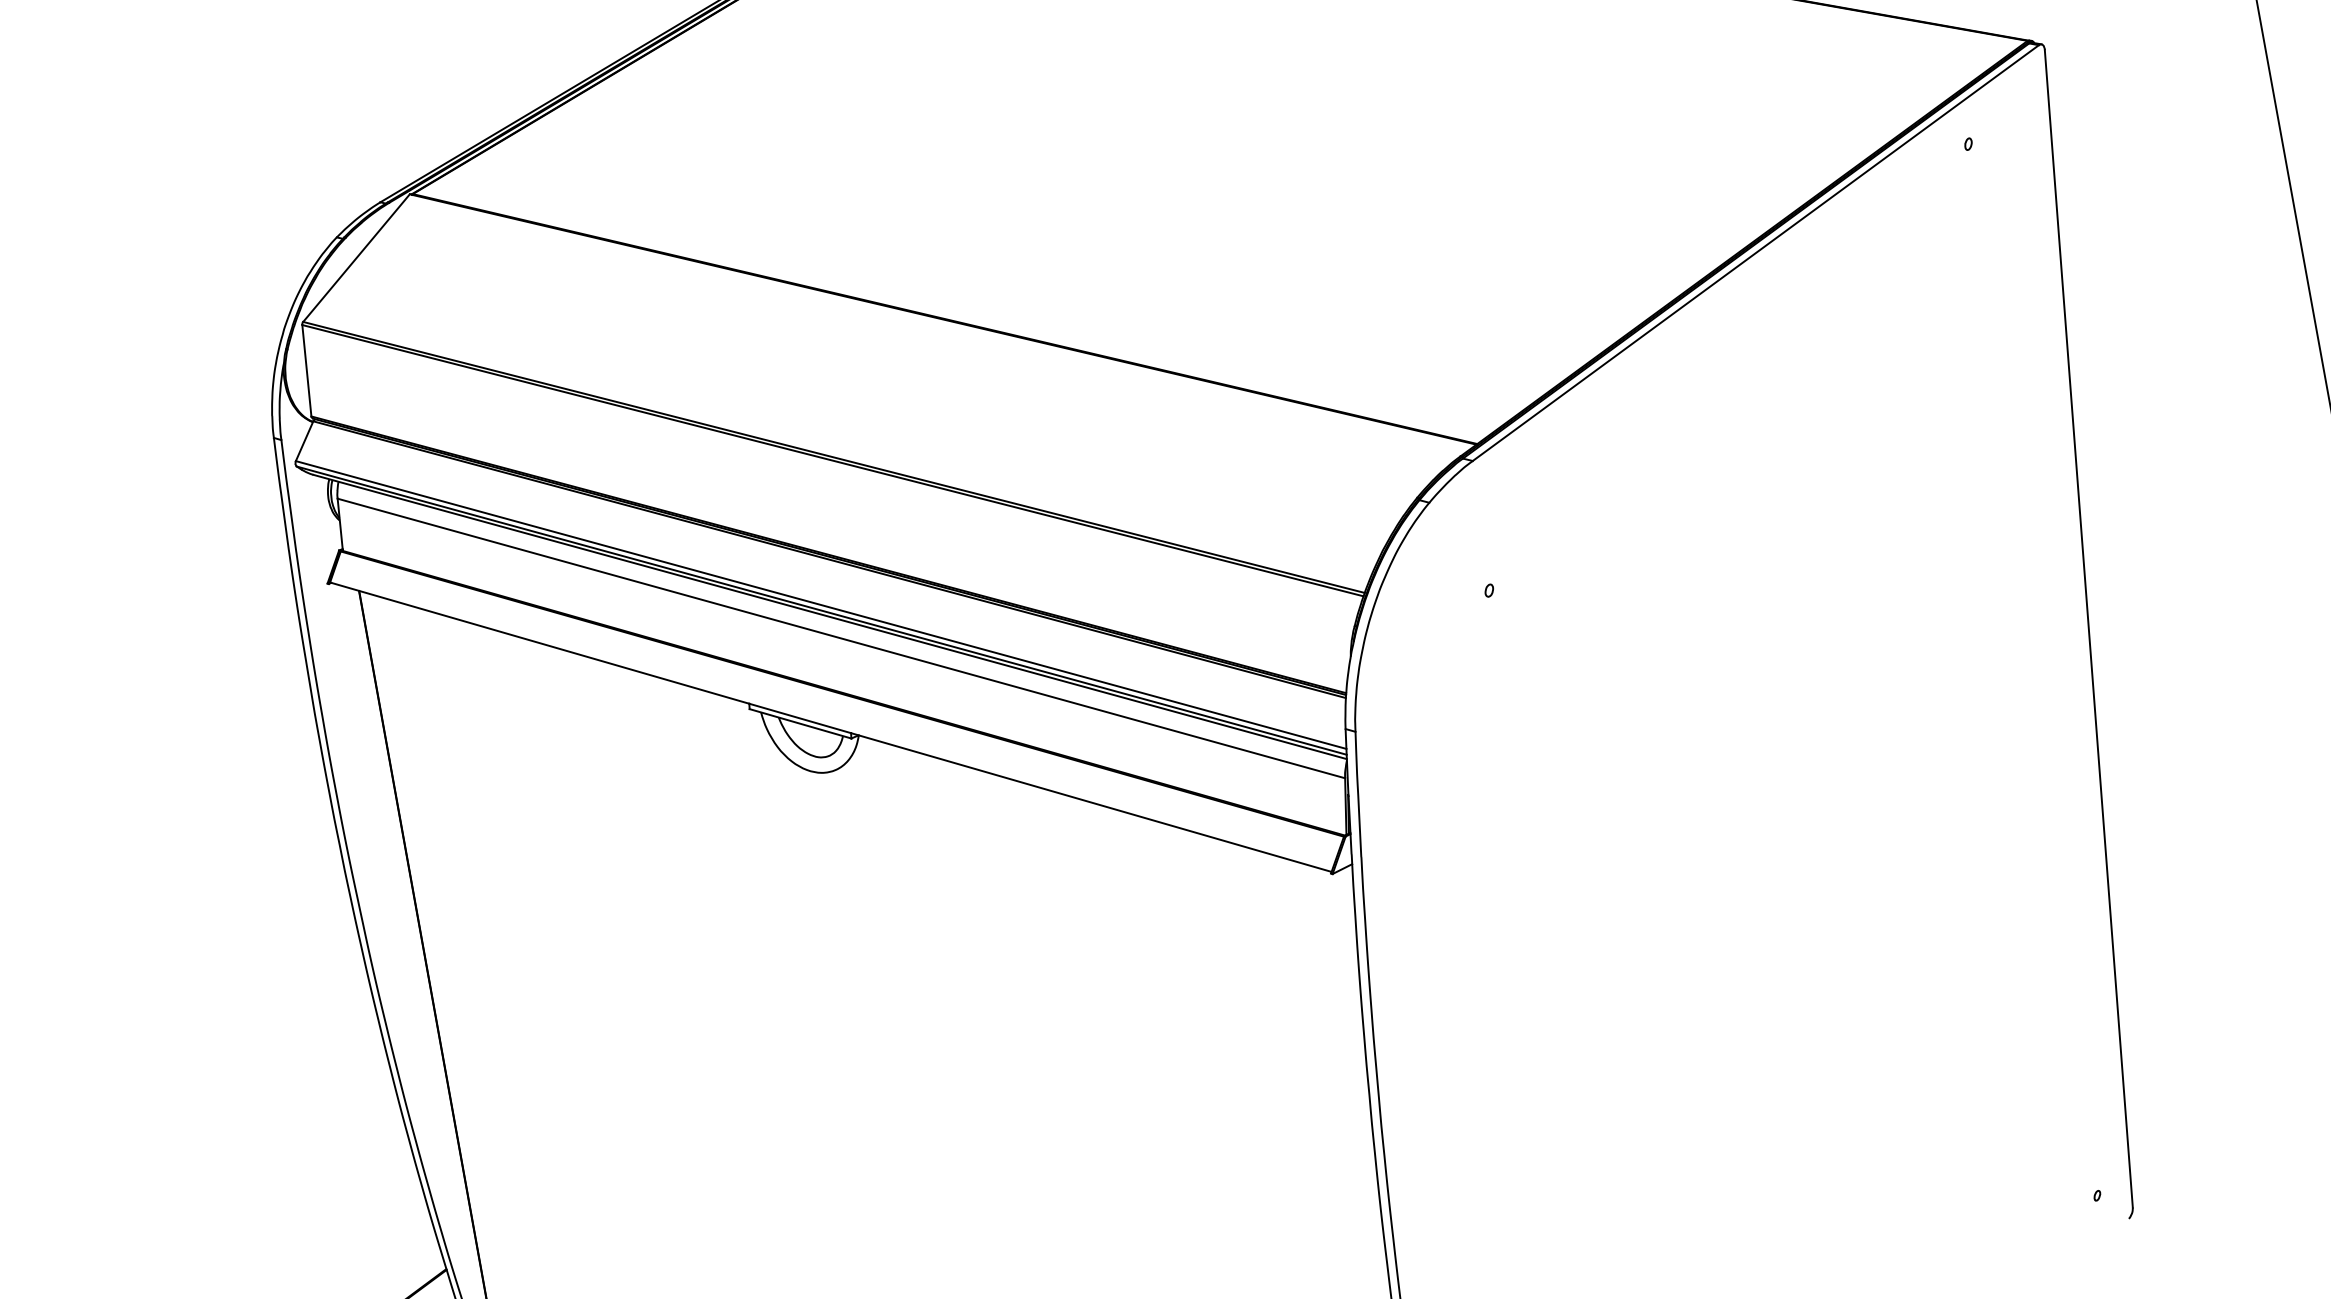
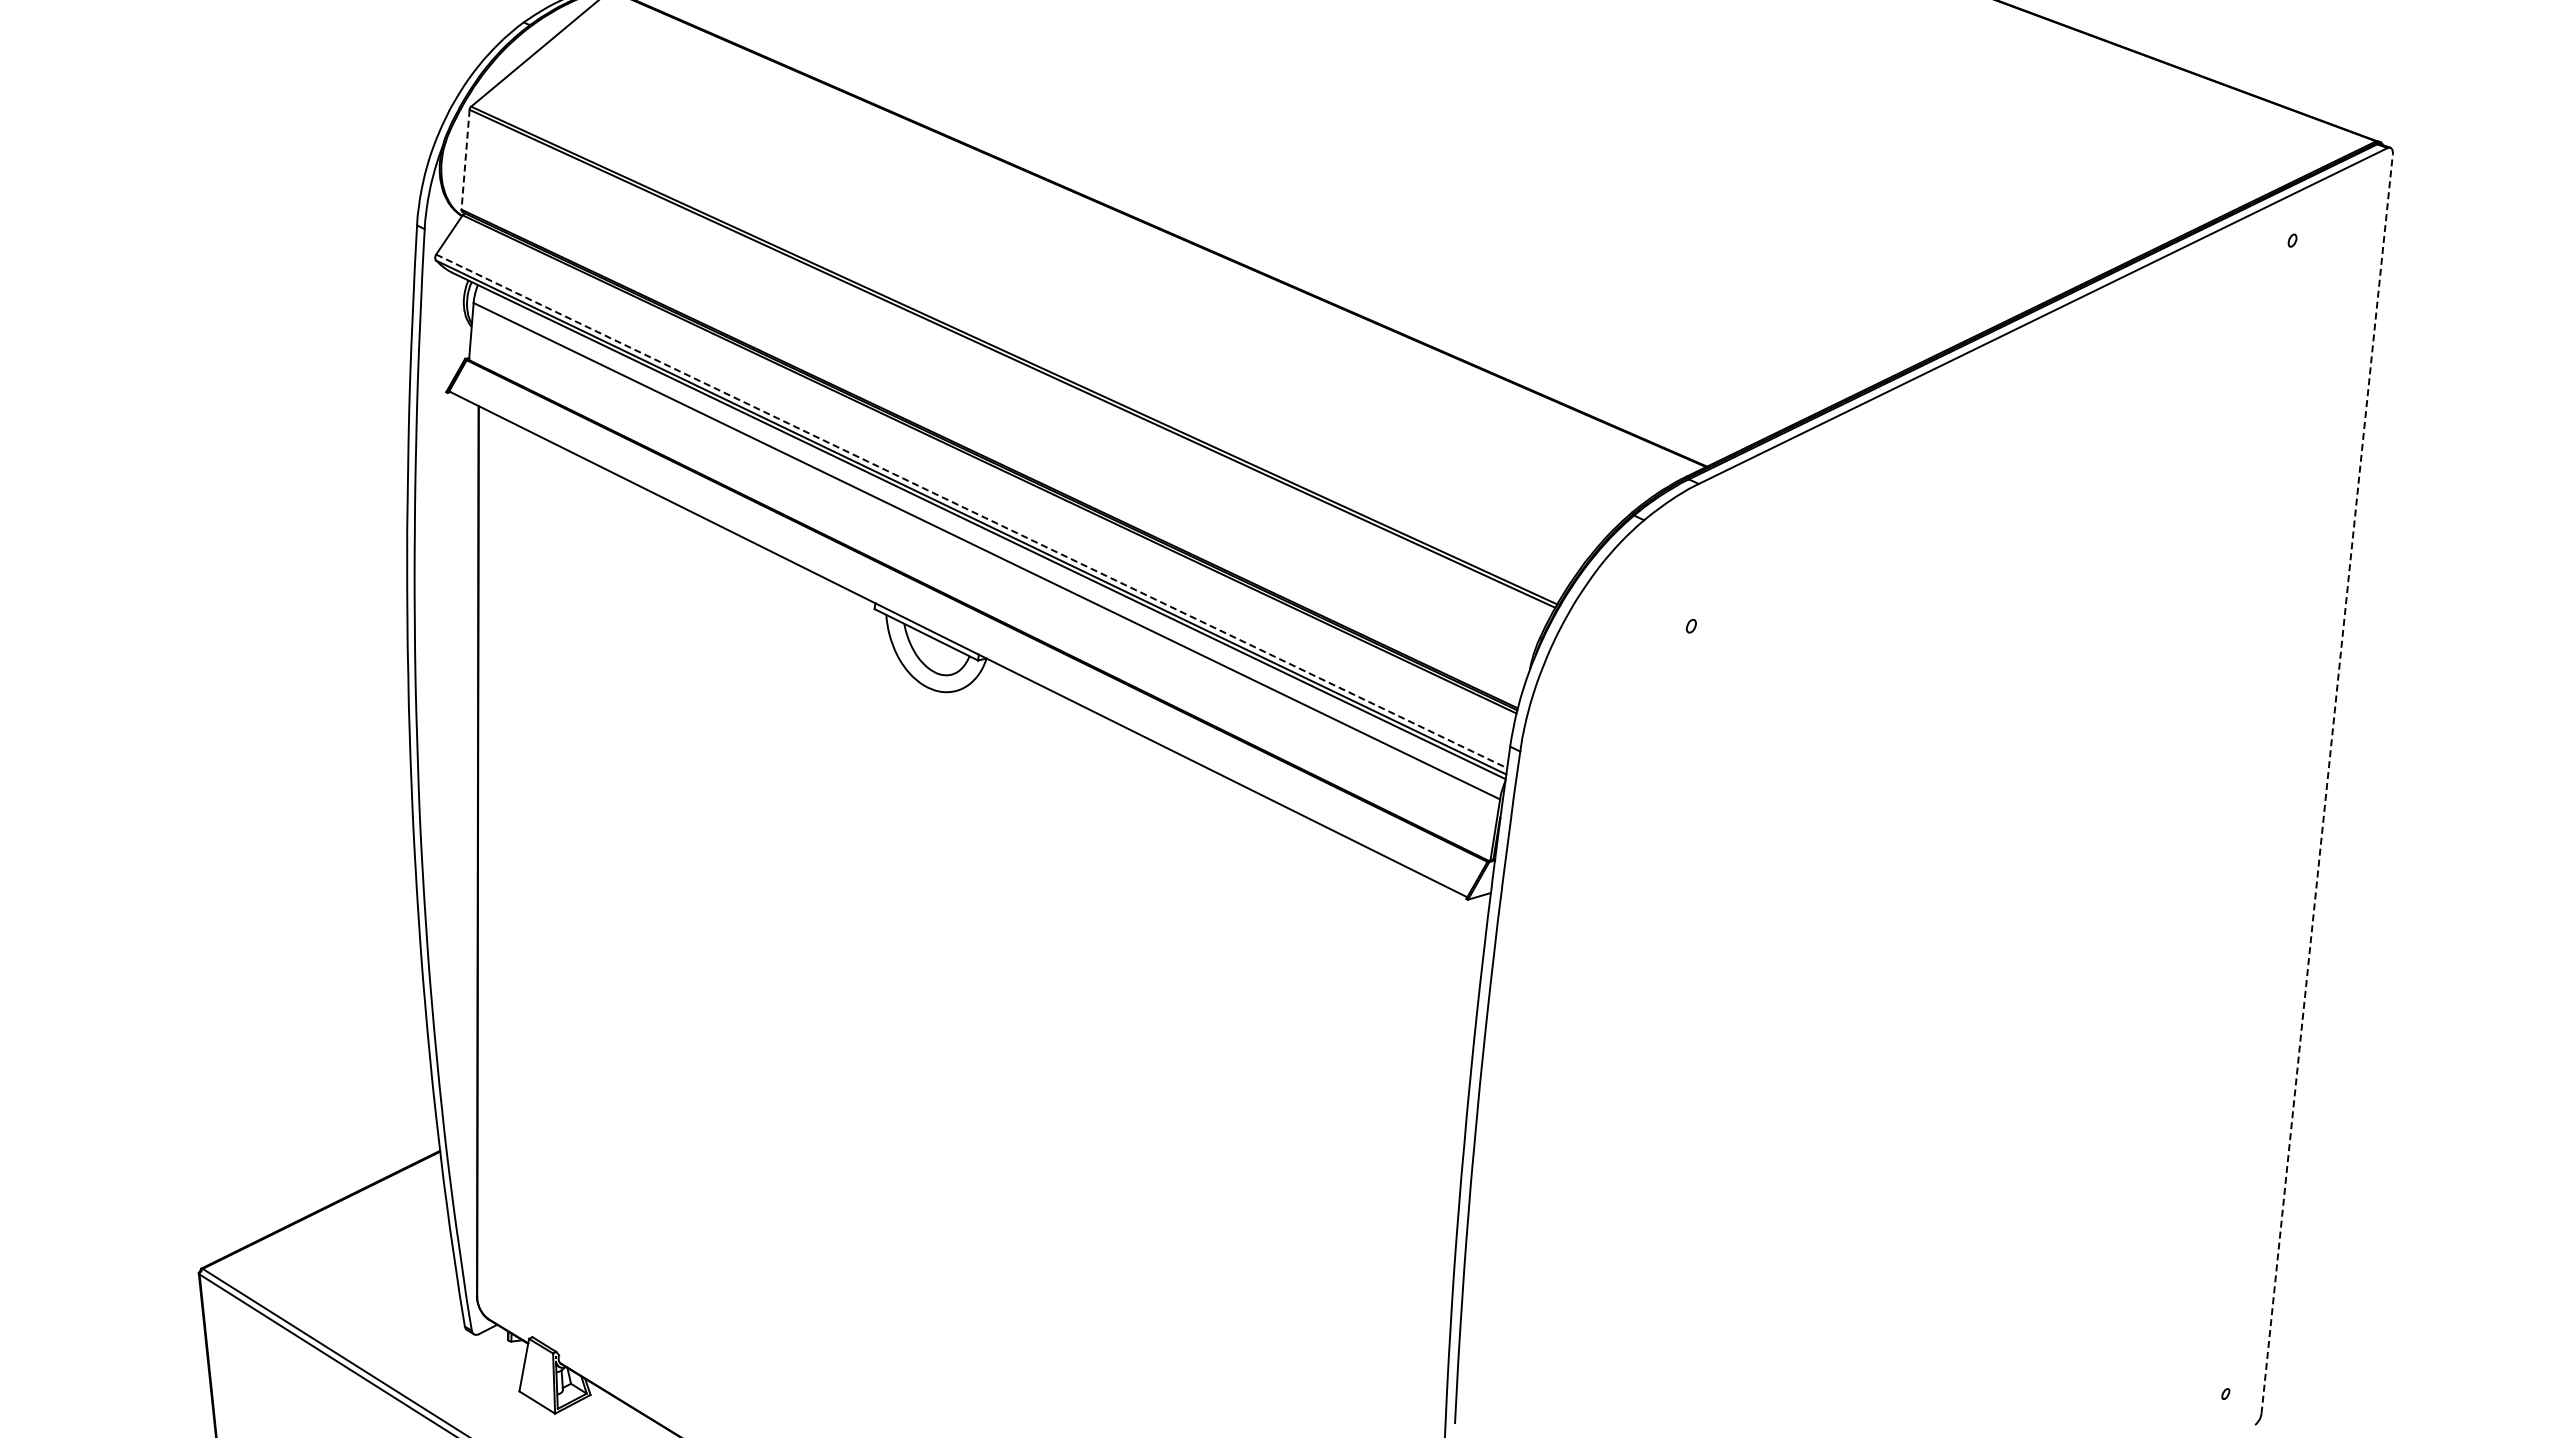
line: (306, 371) -> (465, 160), solid -> dashed
line: (821, 605) -> (971, 511), solid -> dashed
line: (2089, 629) -> (2327, 784), solid -> dashed

